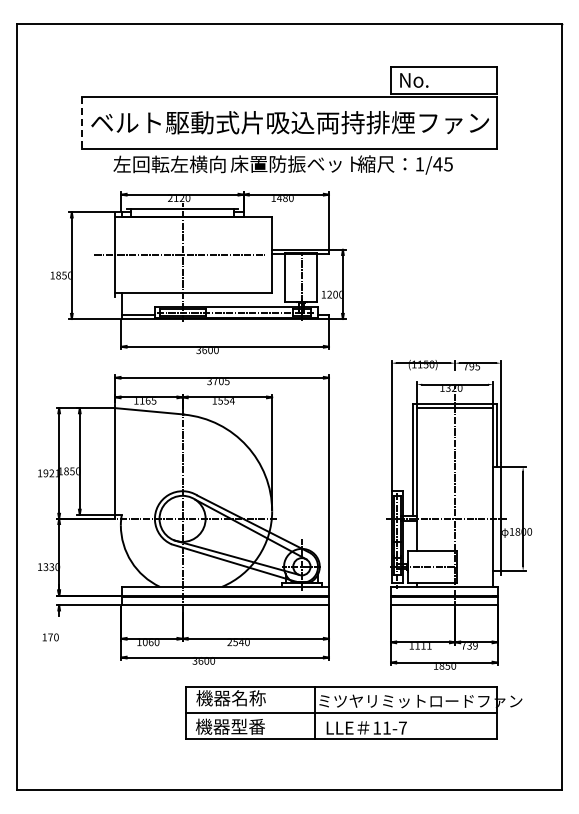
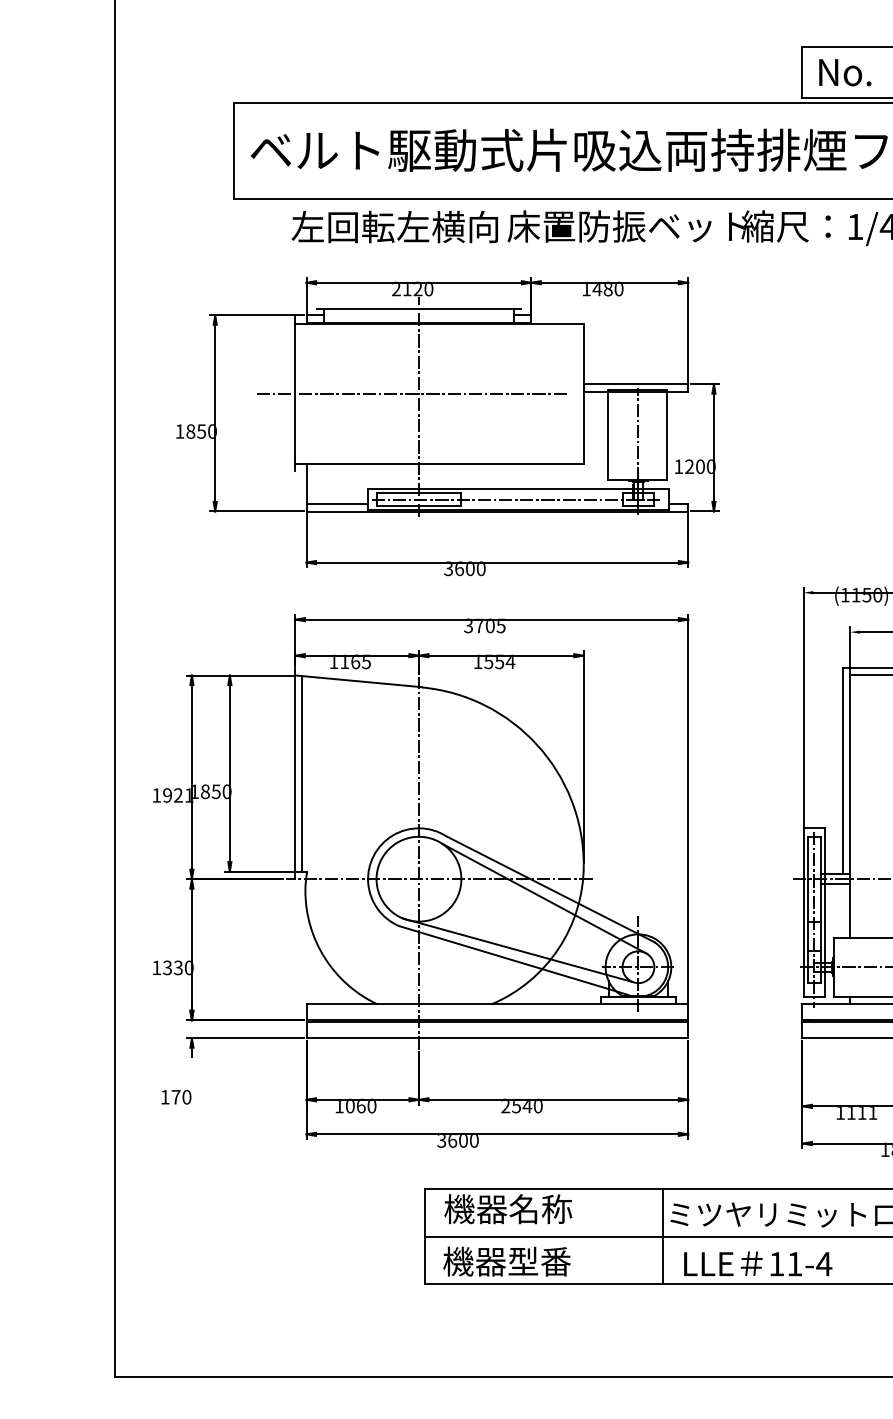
line: (81, 123) -> (232, 151), dashed -> solid
line: (119, 461) -> (302, 773), added
text: (402, 727) -> (823, 1262), 11-7 -> 11-4

